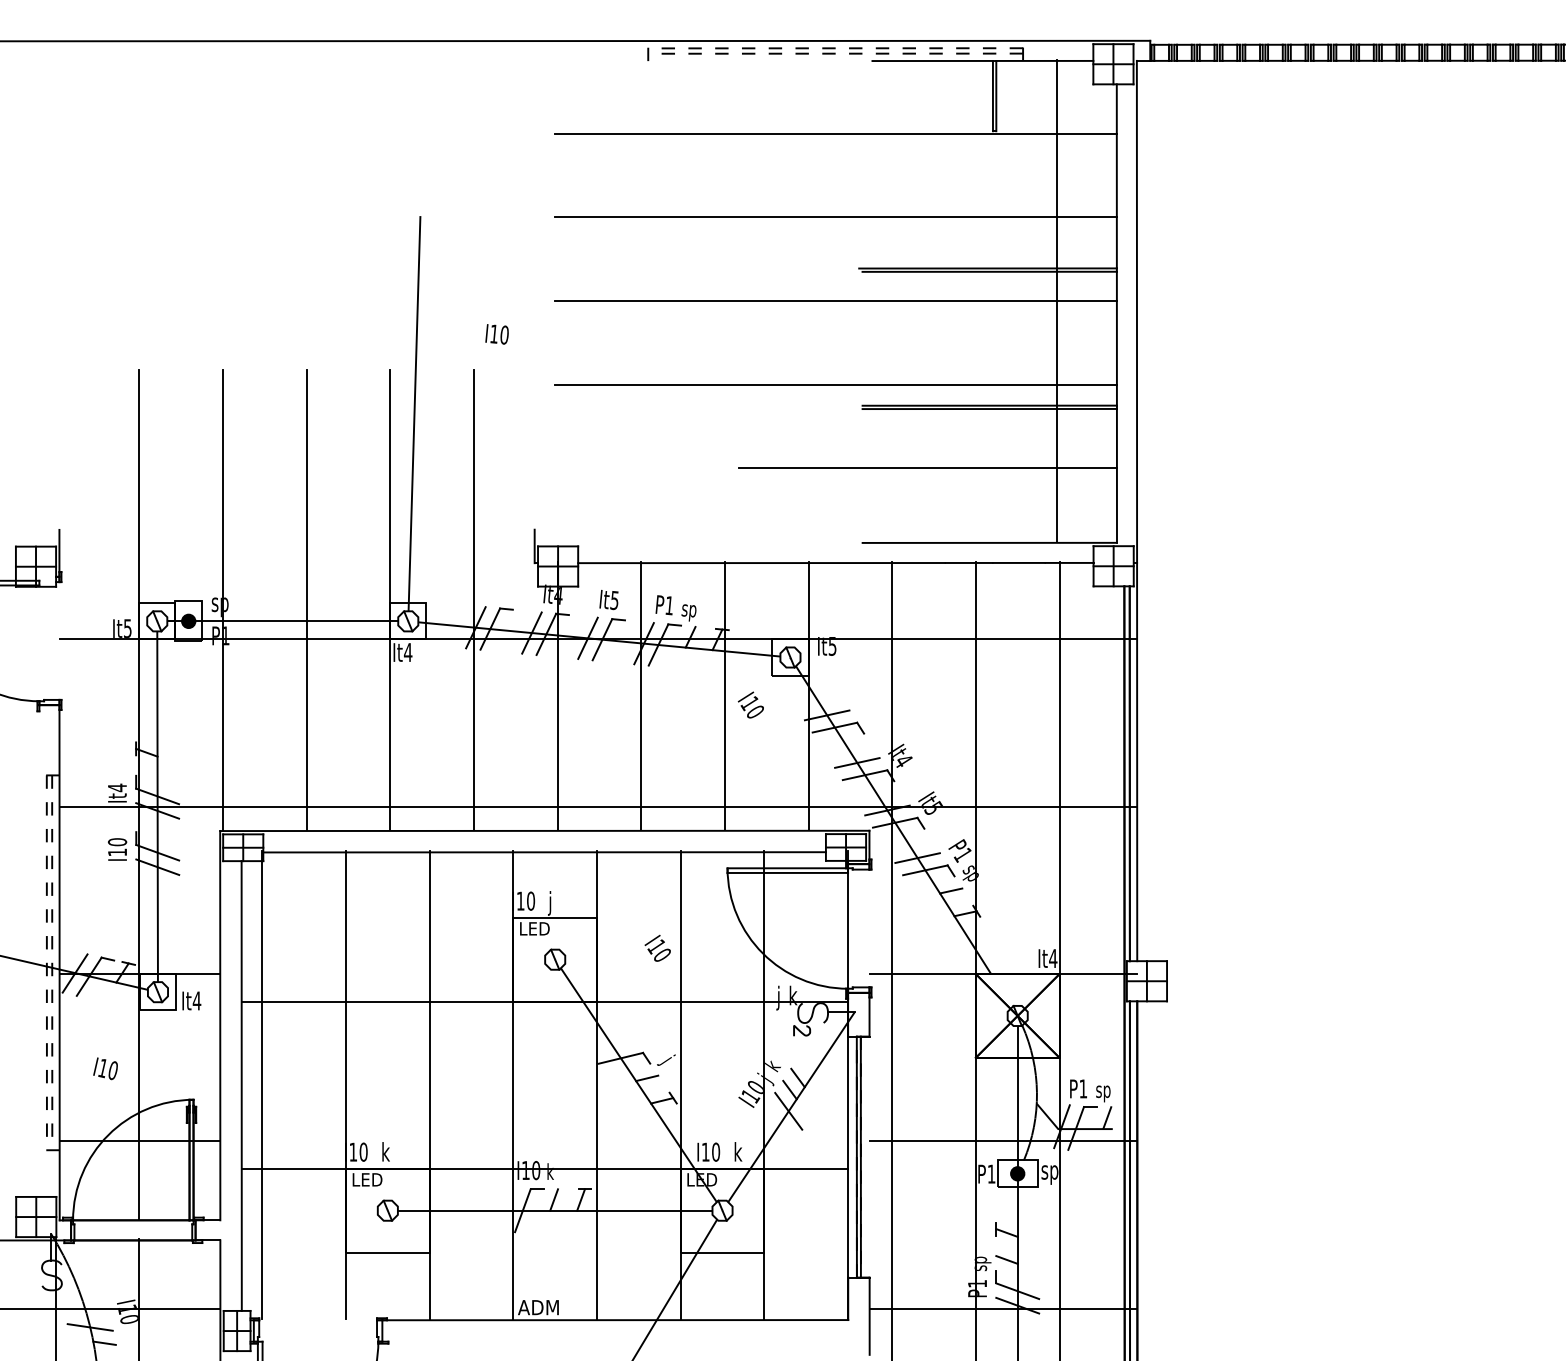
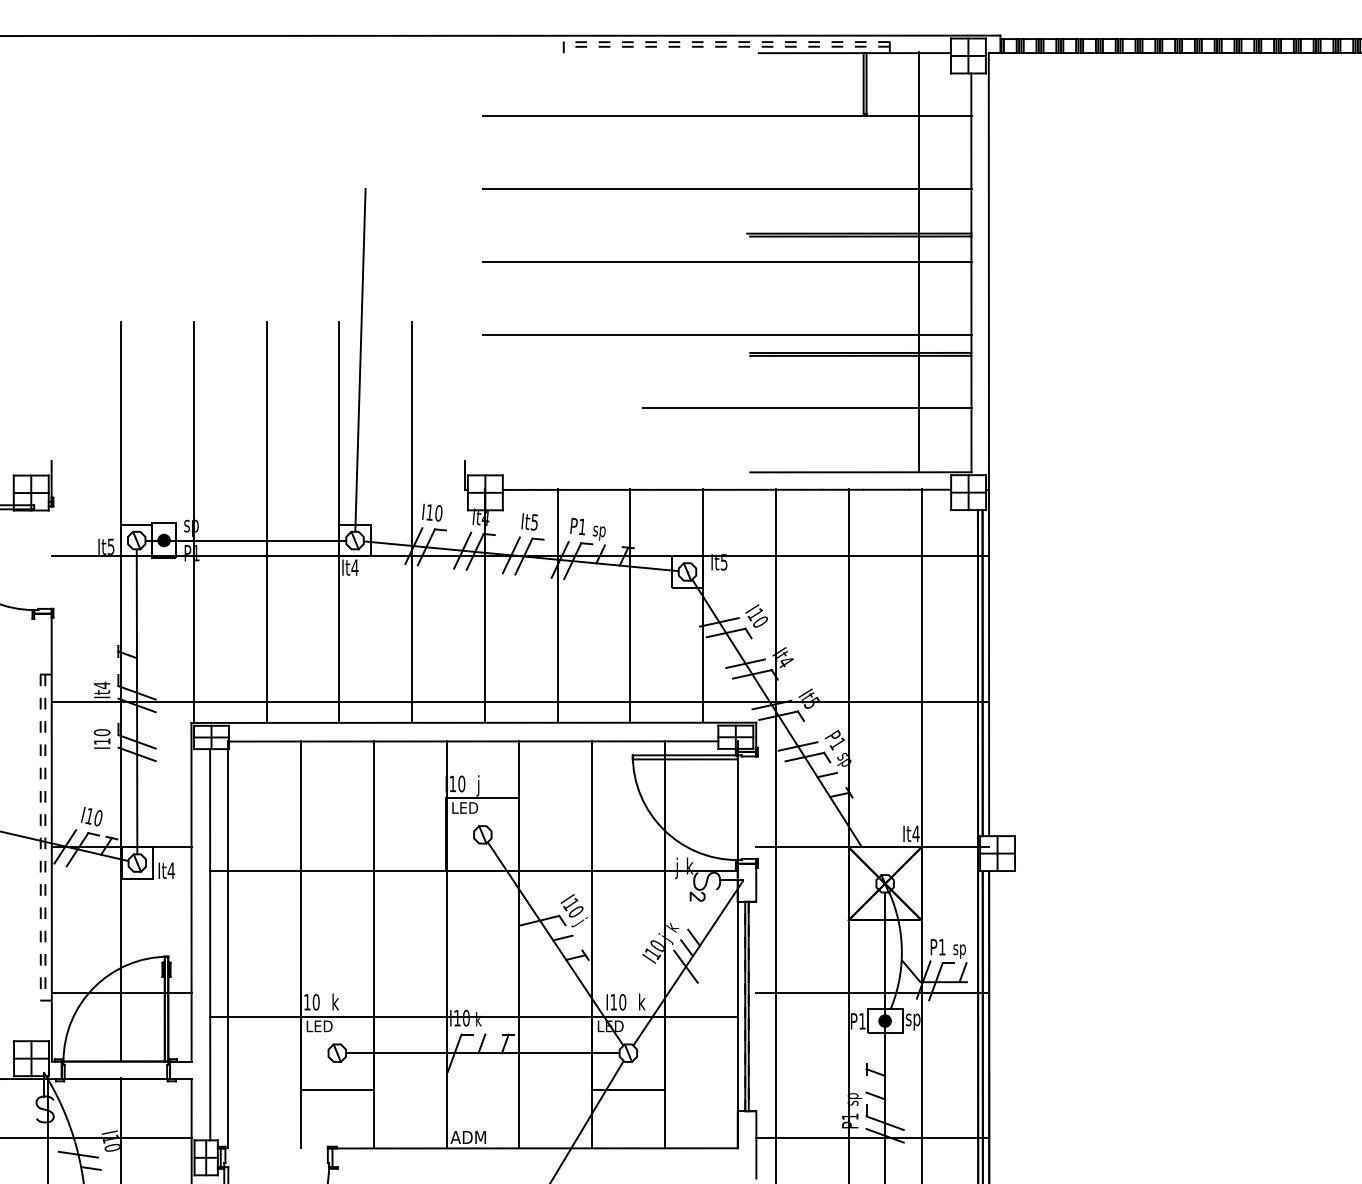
text: (496, 334) -> (431, 512), moved
text: (750, 704) -> (756, 615), moved
text: (657, 947) -> (571, 905), moved
text: (105, 1068) -> (91, 816), moved

